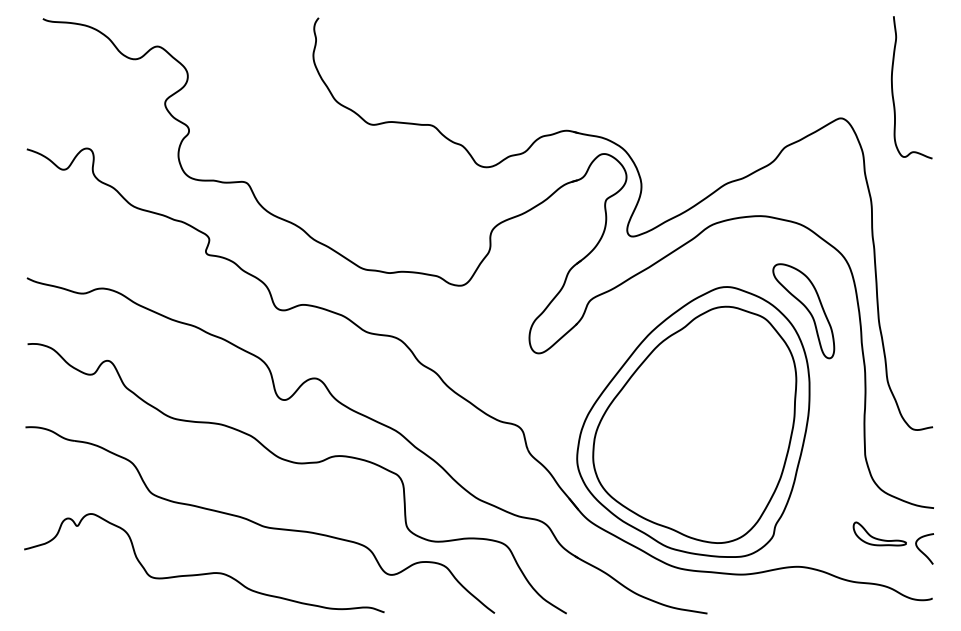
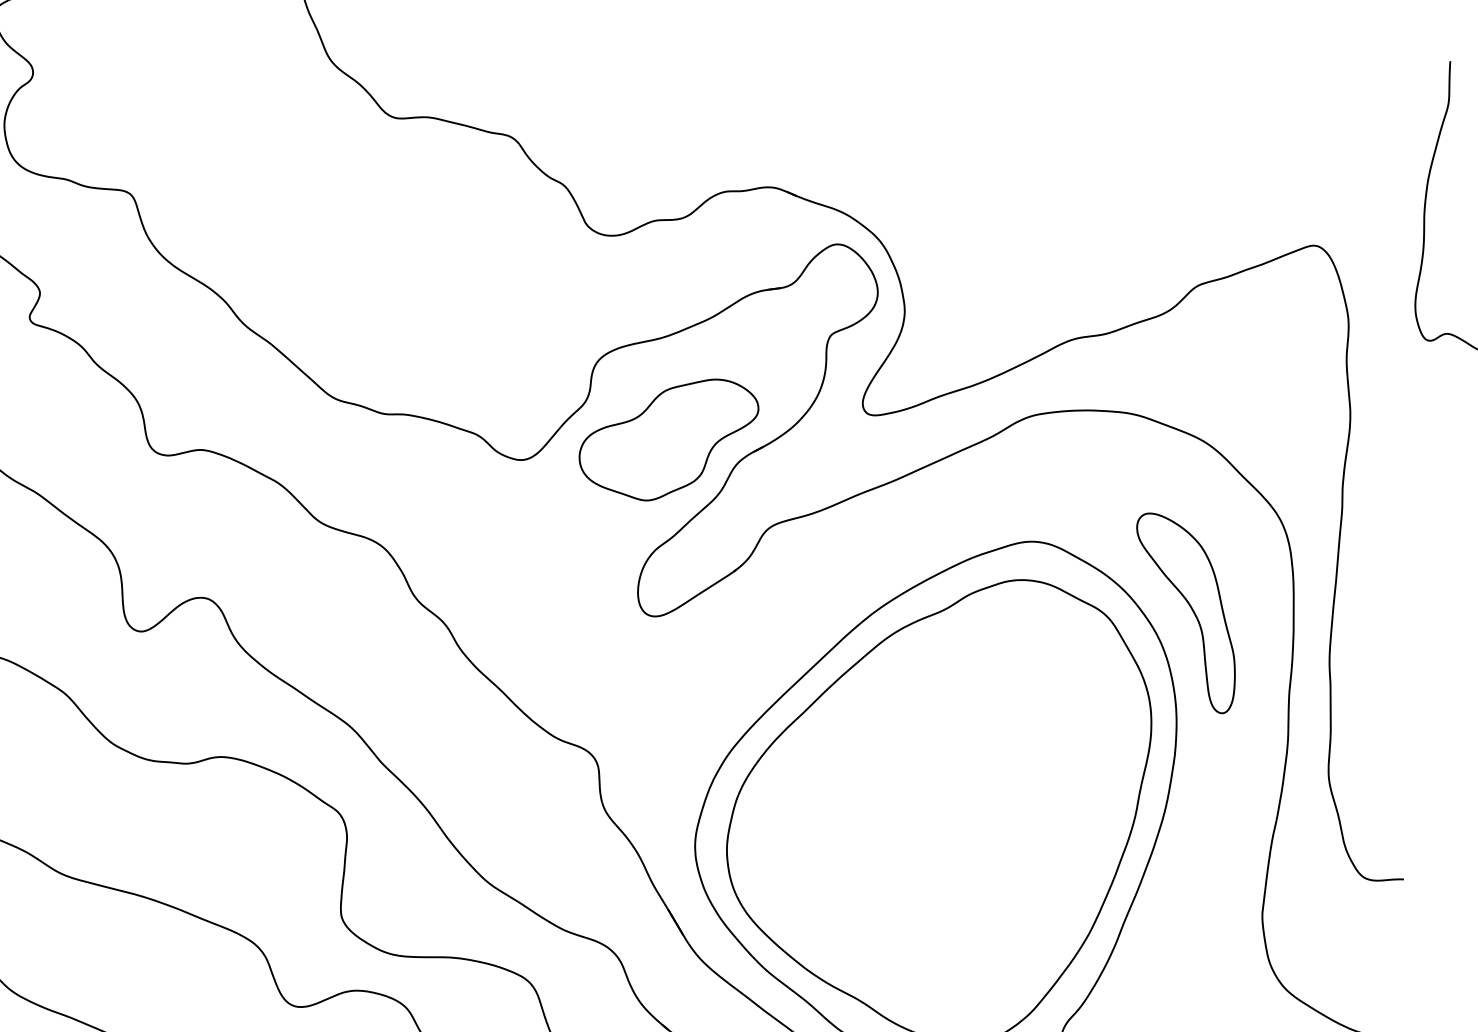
part: (532, 263) -> (667, 437), added

